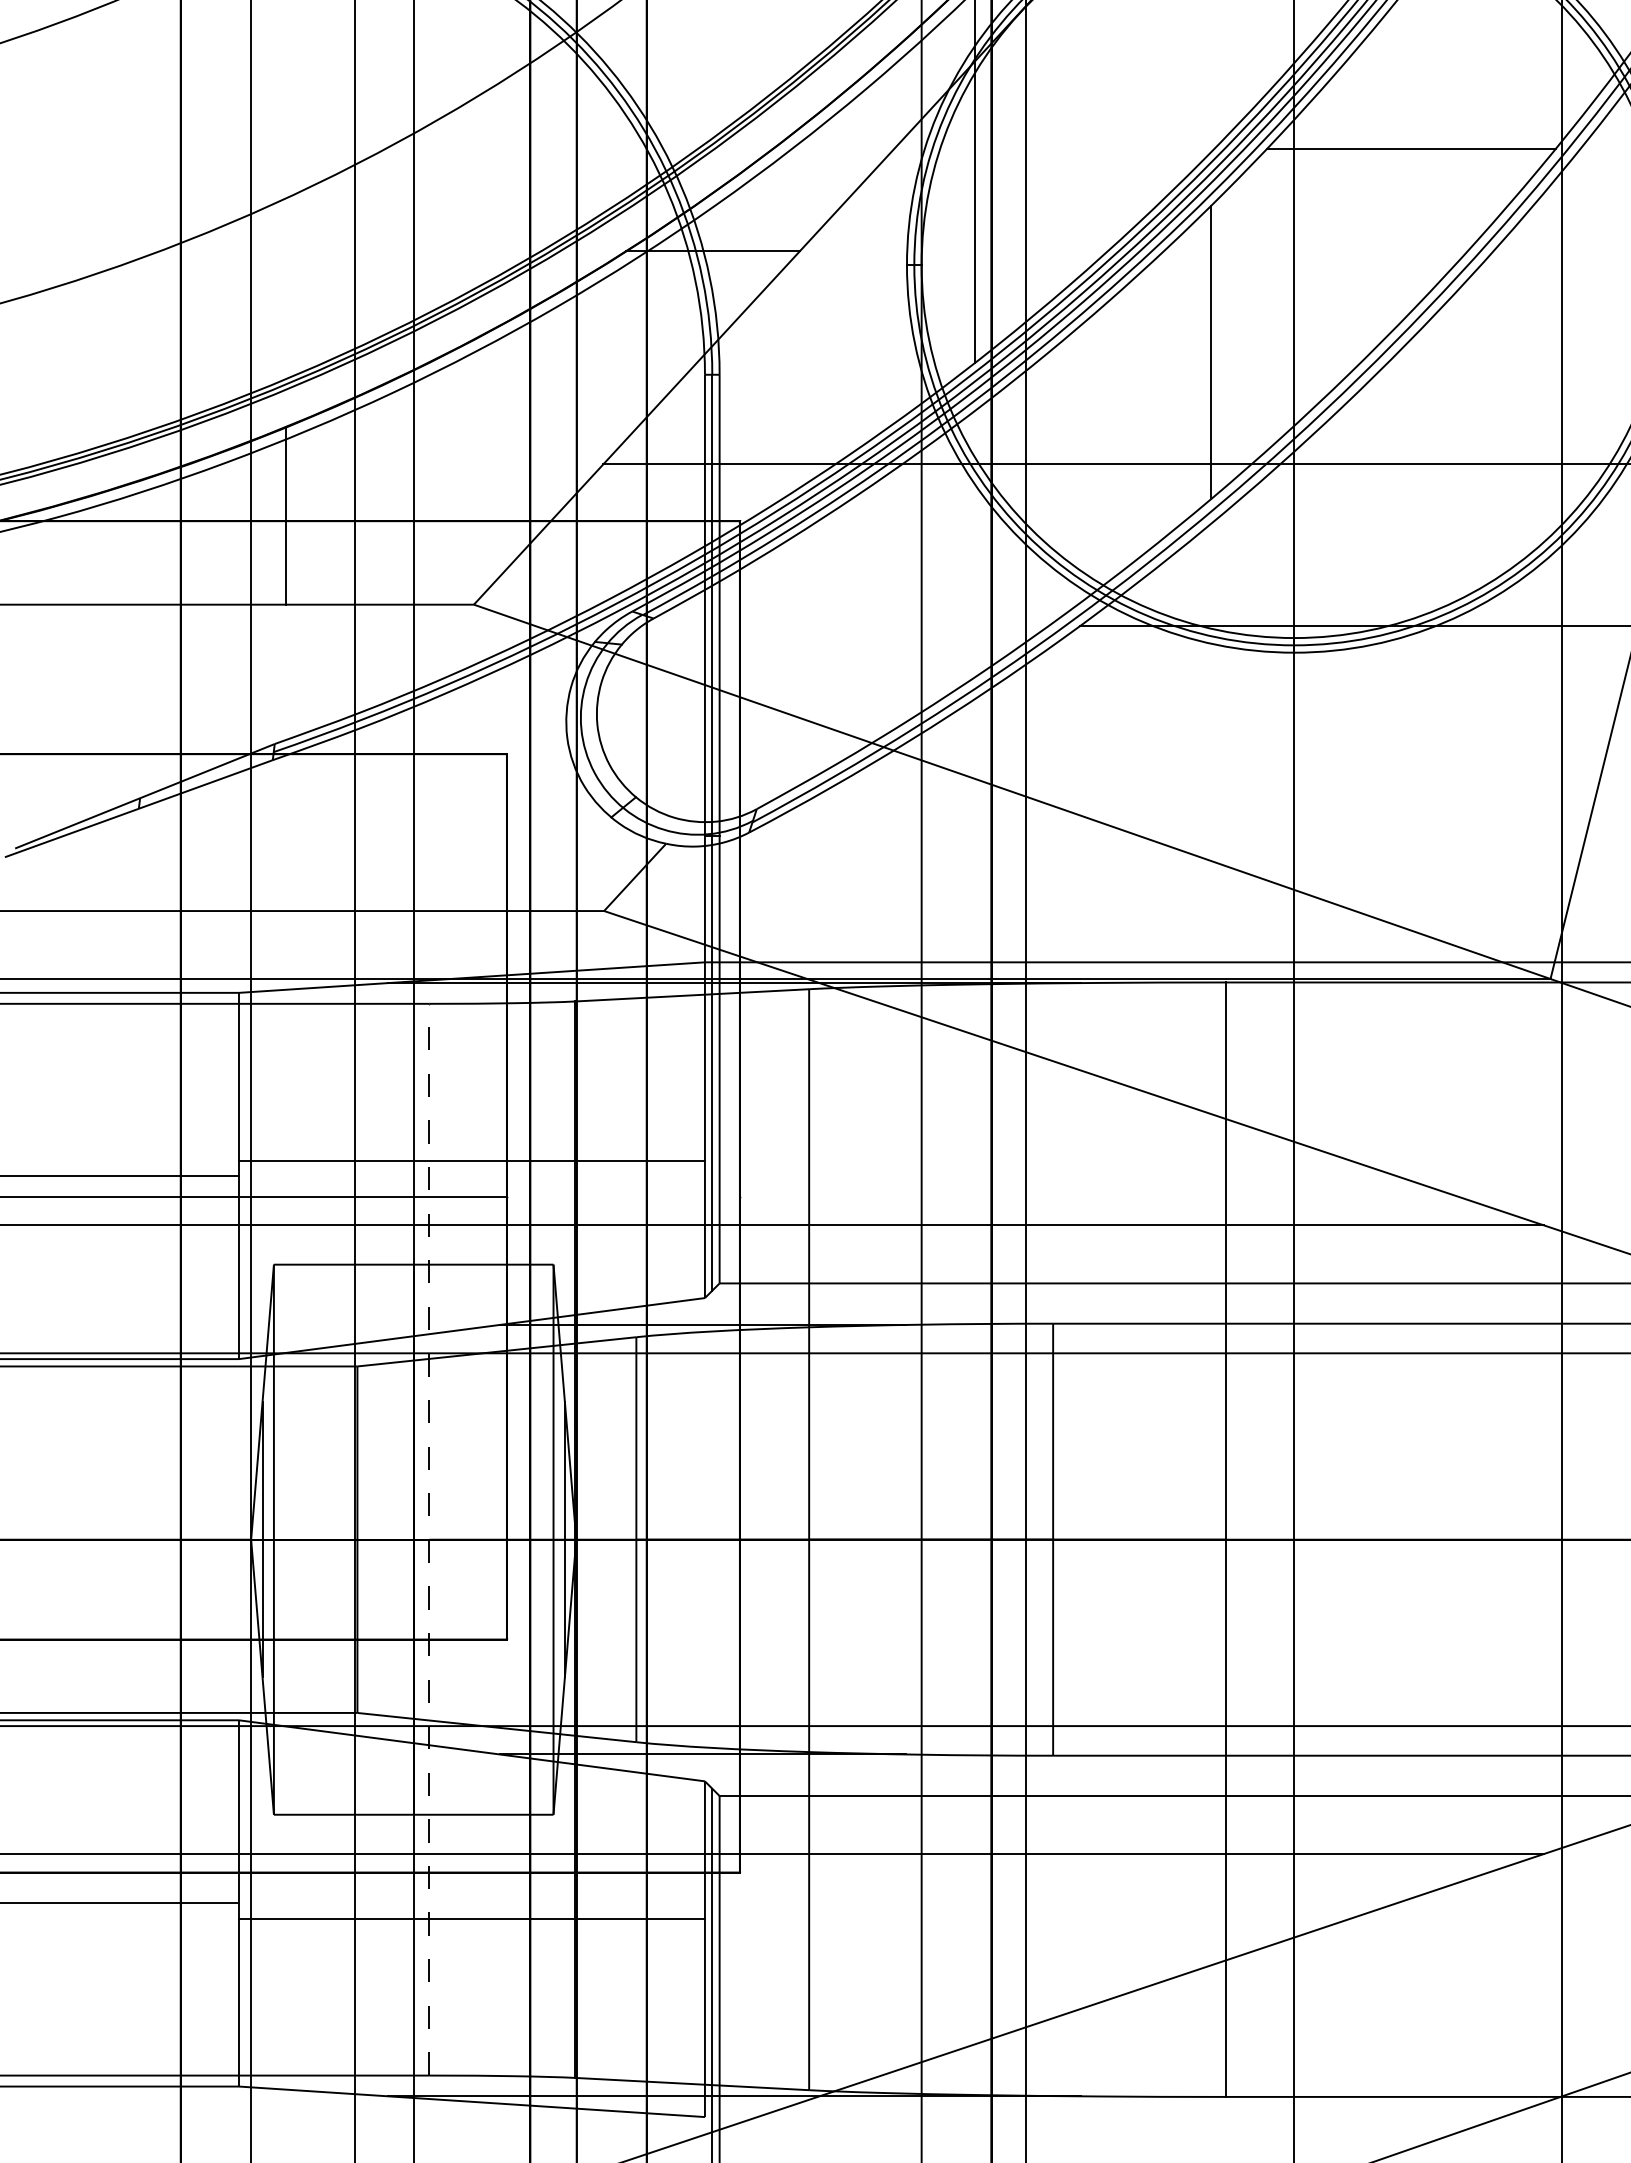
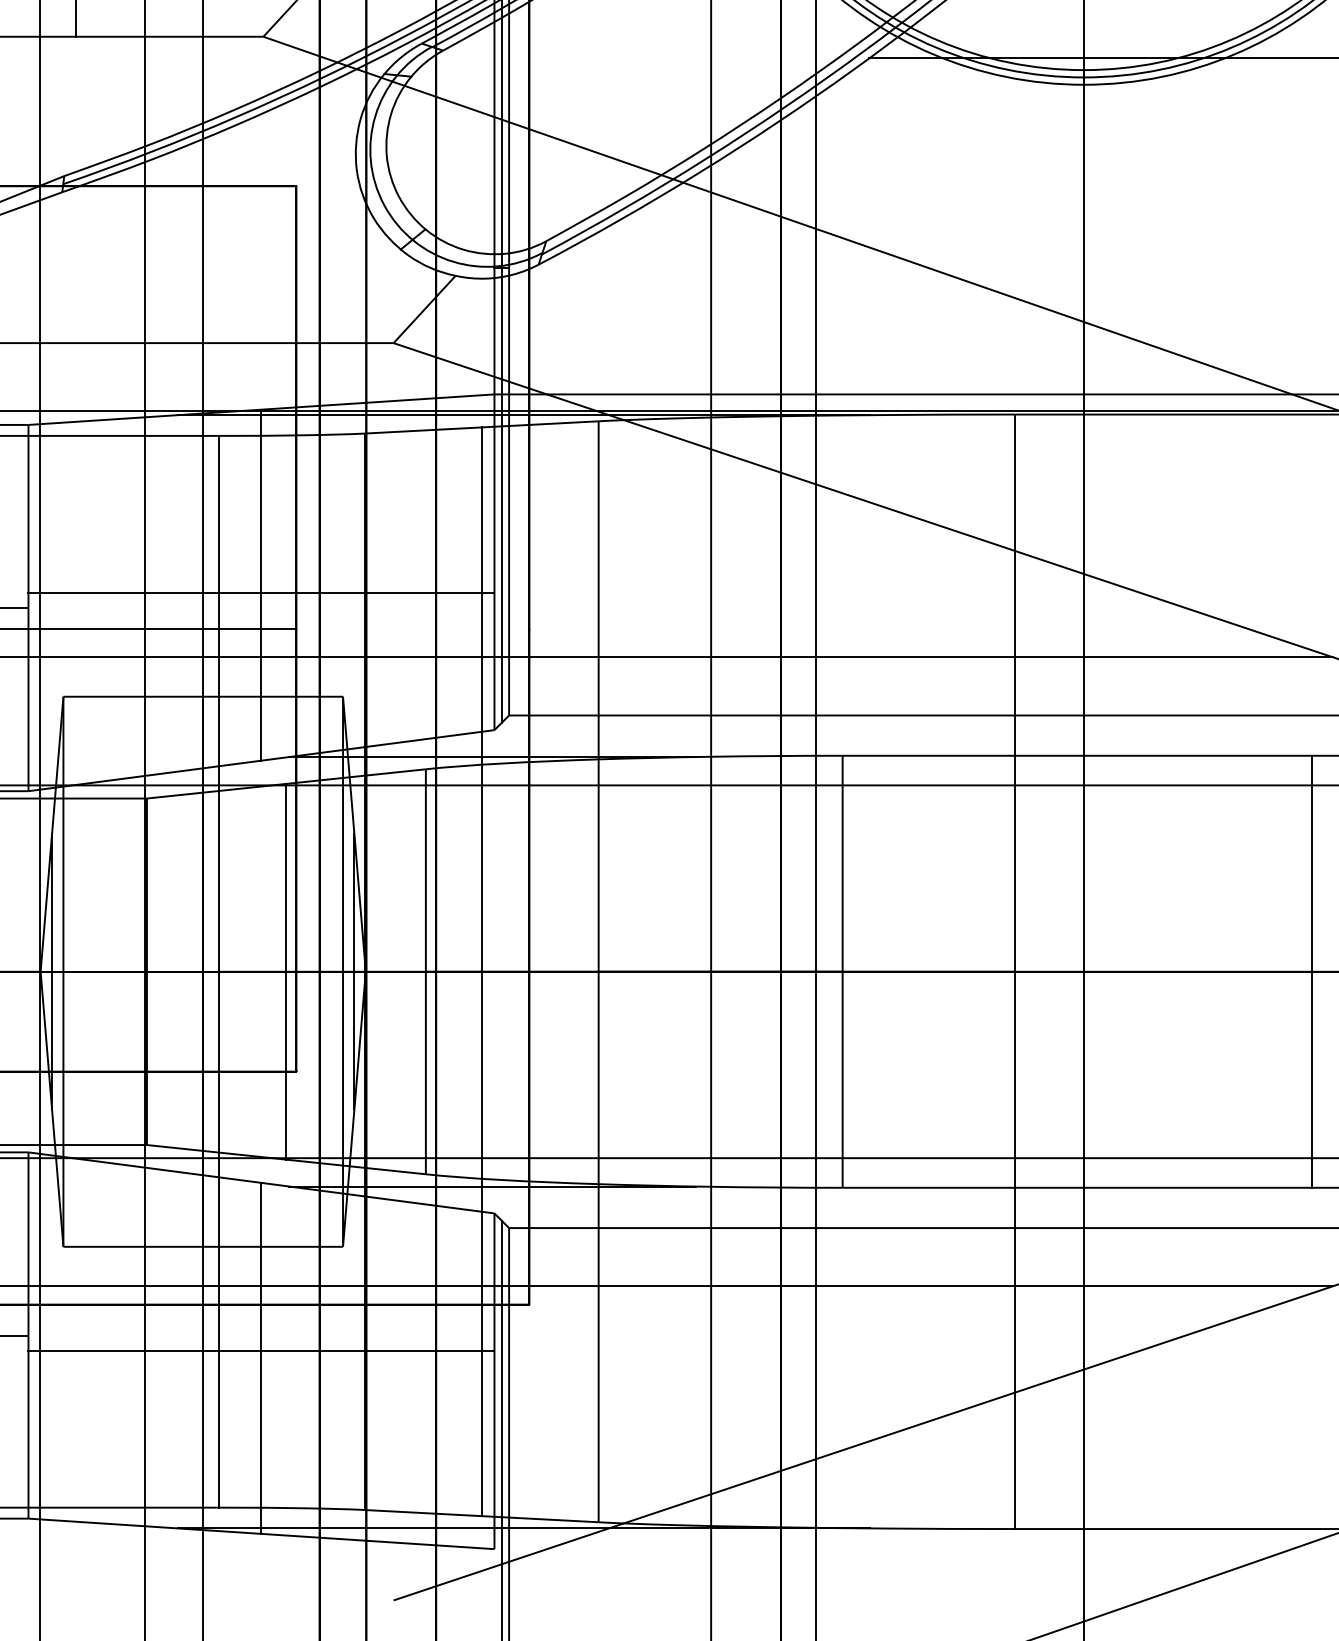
line: (471, 1152) -> (261, 584), added
line: (429, 1539) -> (219, 971), dashed -> solid
line: (496, 1539) -> (286, 971), added
line: (692, 1539) -> (482, 971), added
line: (1522, 1539) -> (1312, 971), added
line: (471, 1925) -> (261, 1357), added

